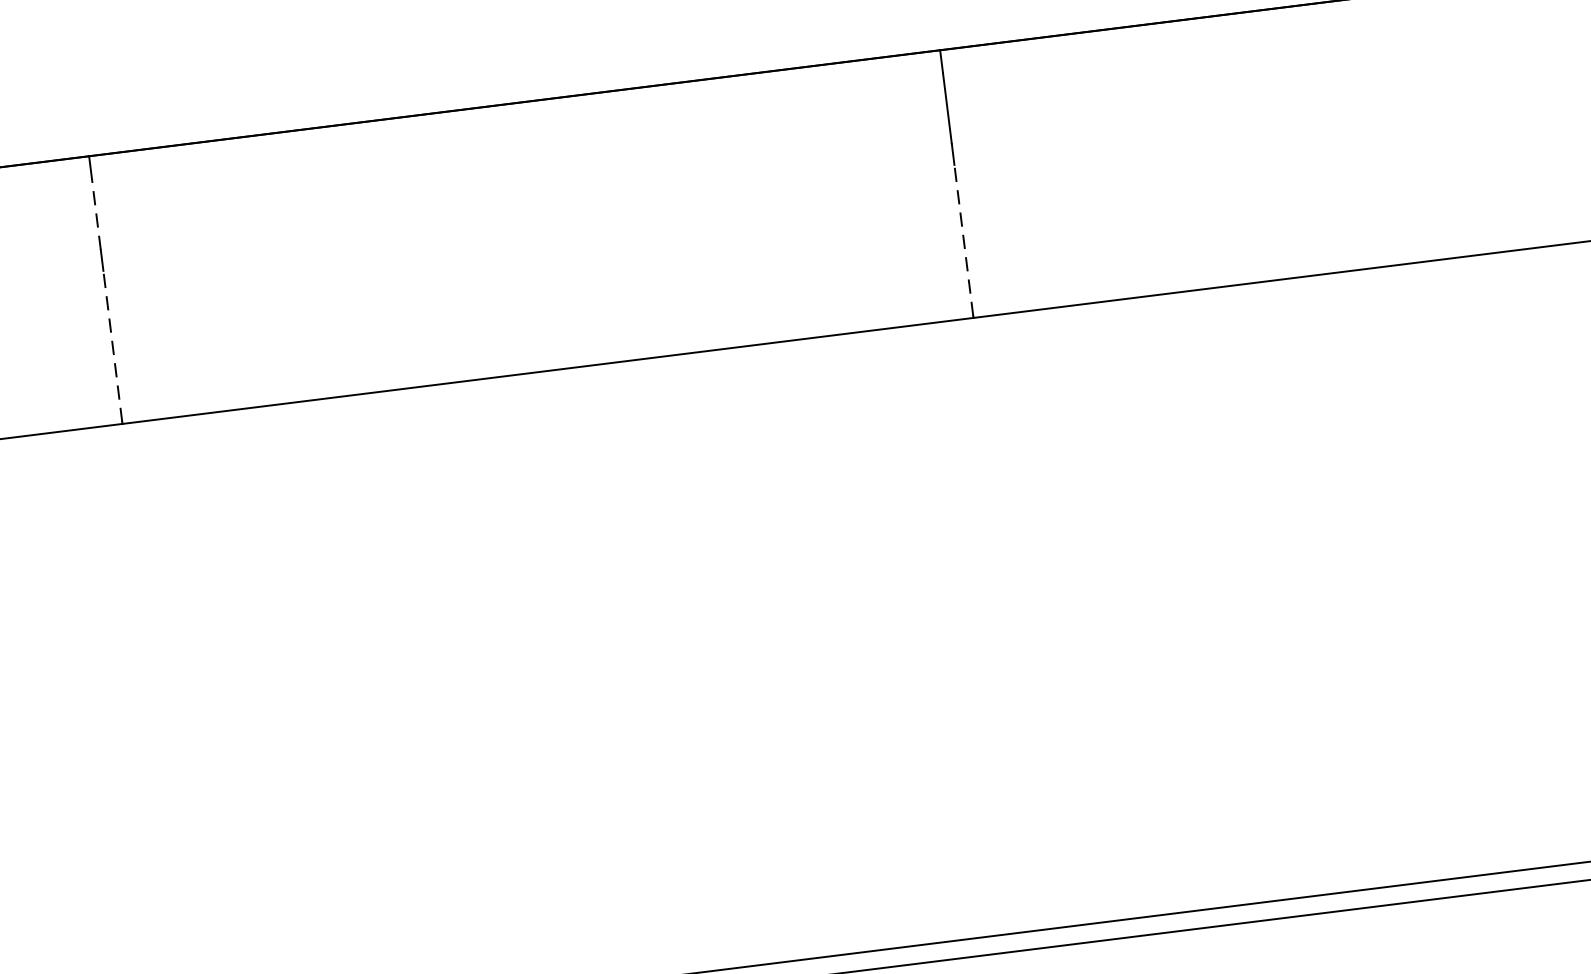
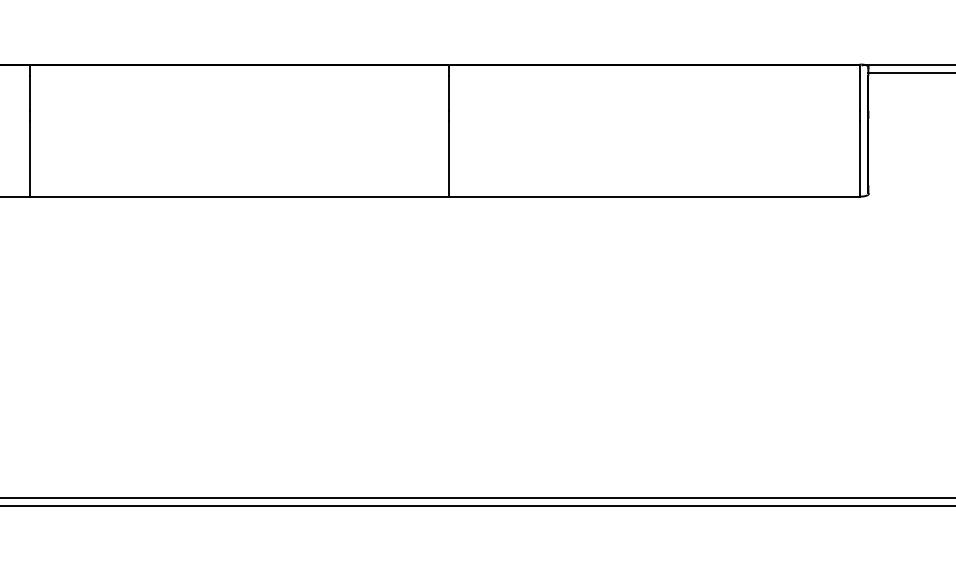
line: (95, 212) -> (29, 92), dashed -> solid
line: (964, 238) -> (449, 157), dashed -> solid
line: (111, 344) -> (29, 157), dashed -> solid

